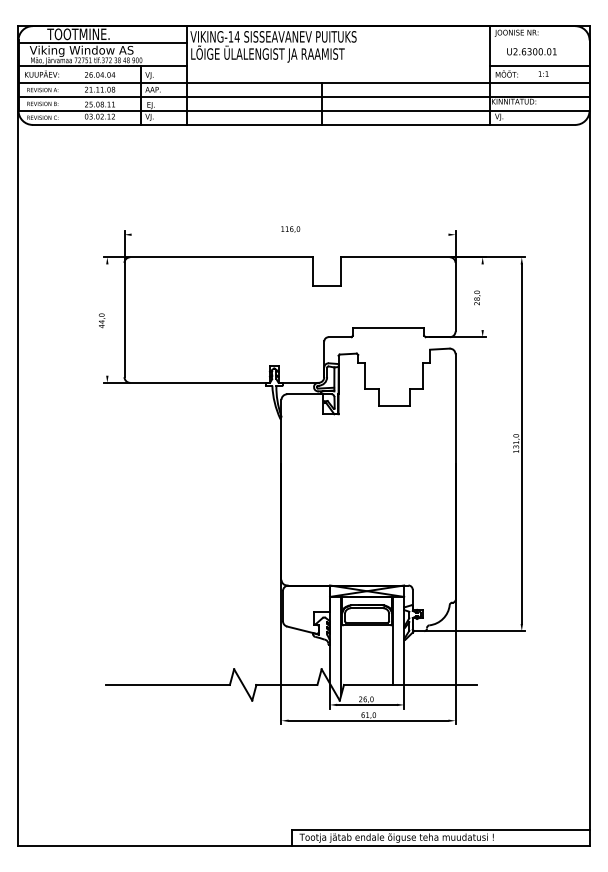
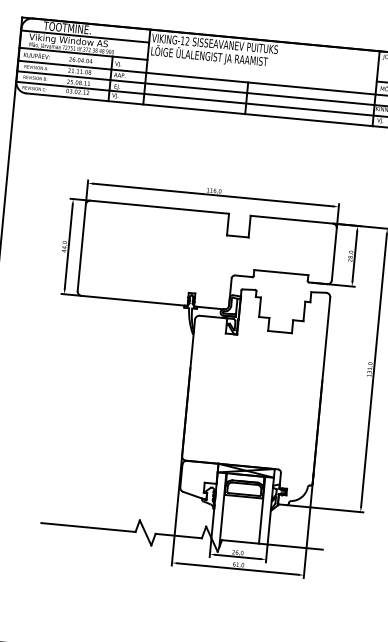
text: (236, 36) -> (186, 40), VIKING-14 -> VIKING-12
line: (289, 234) -> (212, 194), added
line: (482, 297) -> (354, 256), added
line: (107, 319) -> (68, 246), added

